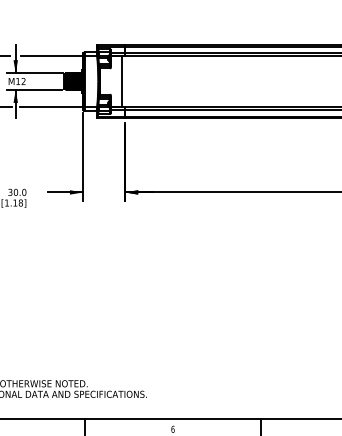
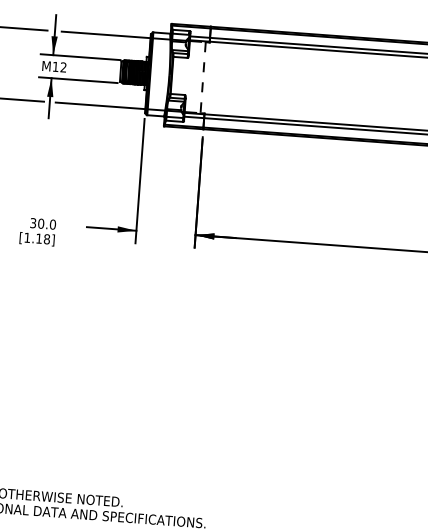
line: (122, 82) -> (203, 79), solid -> dashed

